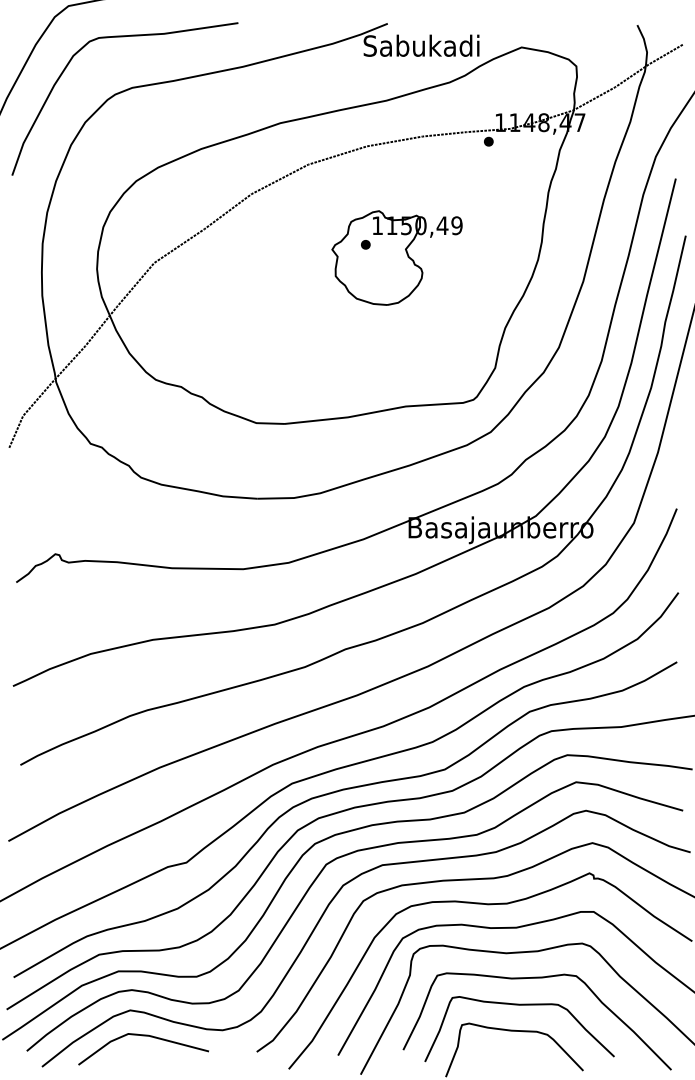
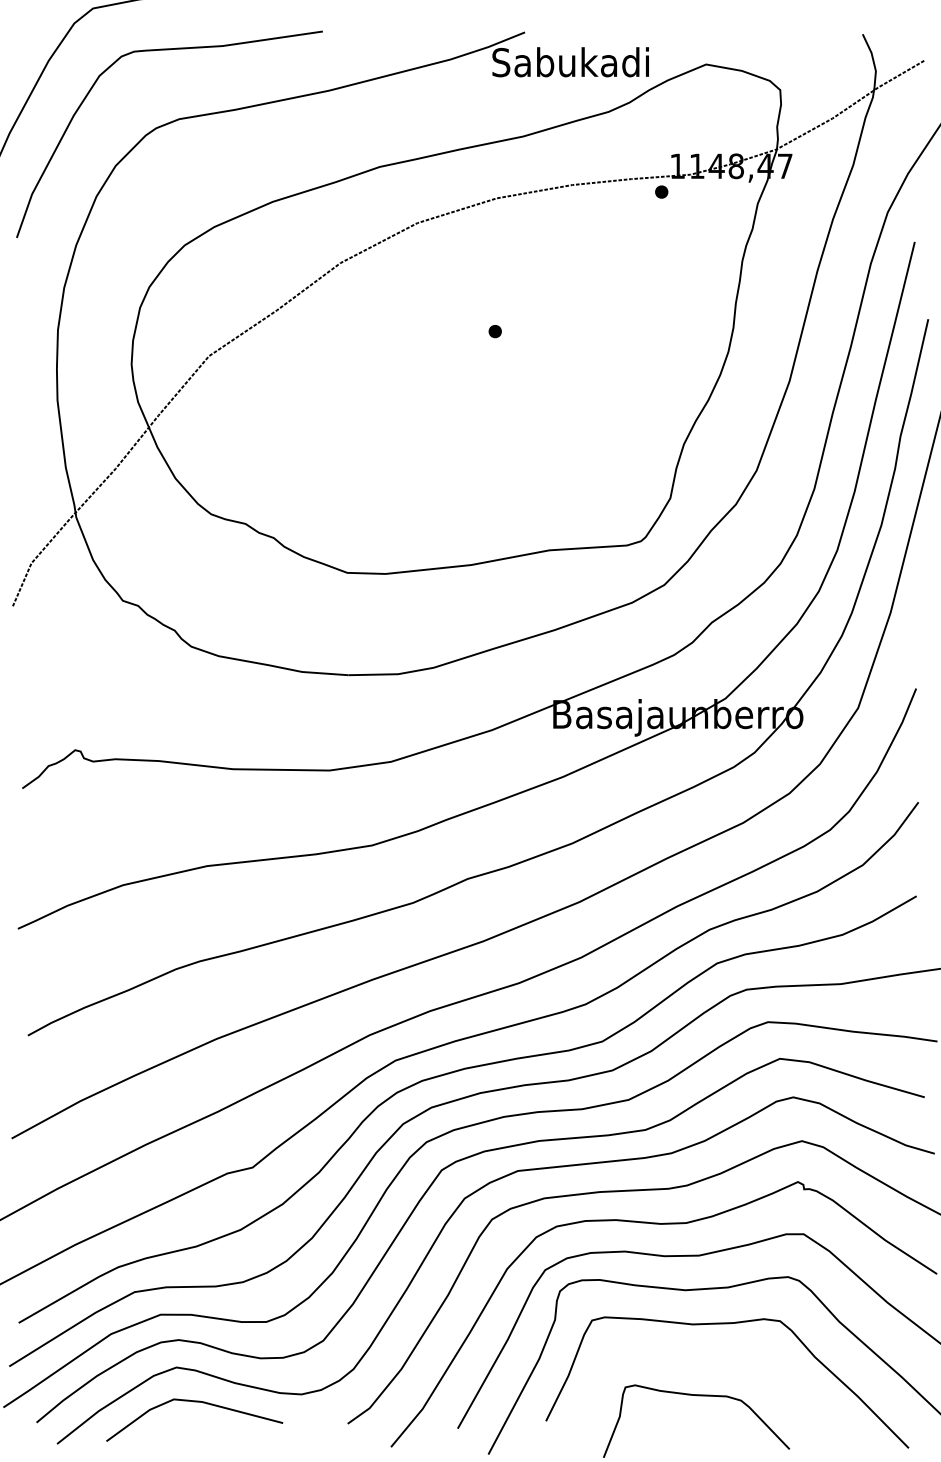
part: (397, 258) -> (537, 349), removed
part: (519, 1005) -> (703, 1360), removed

